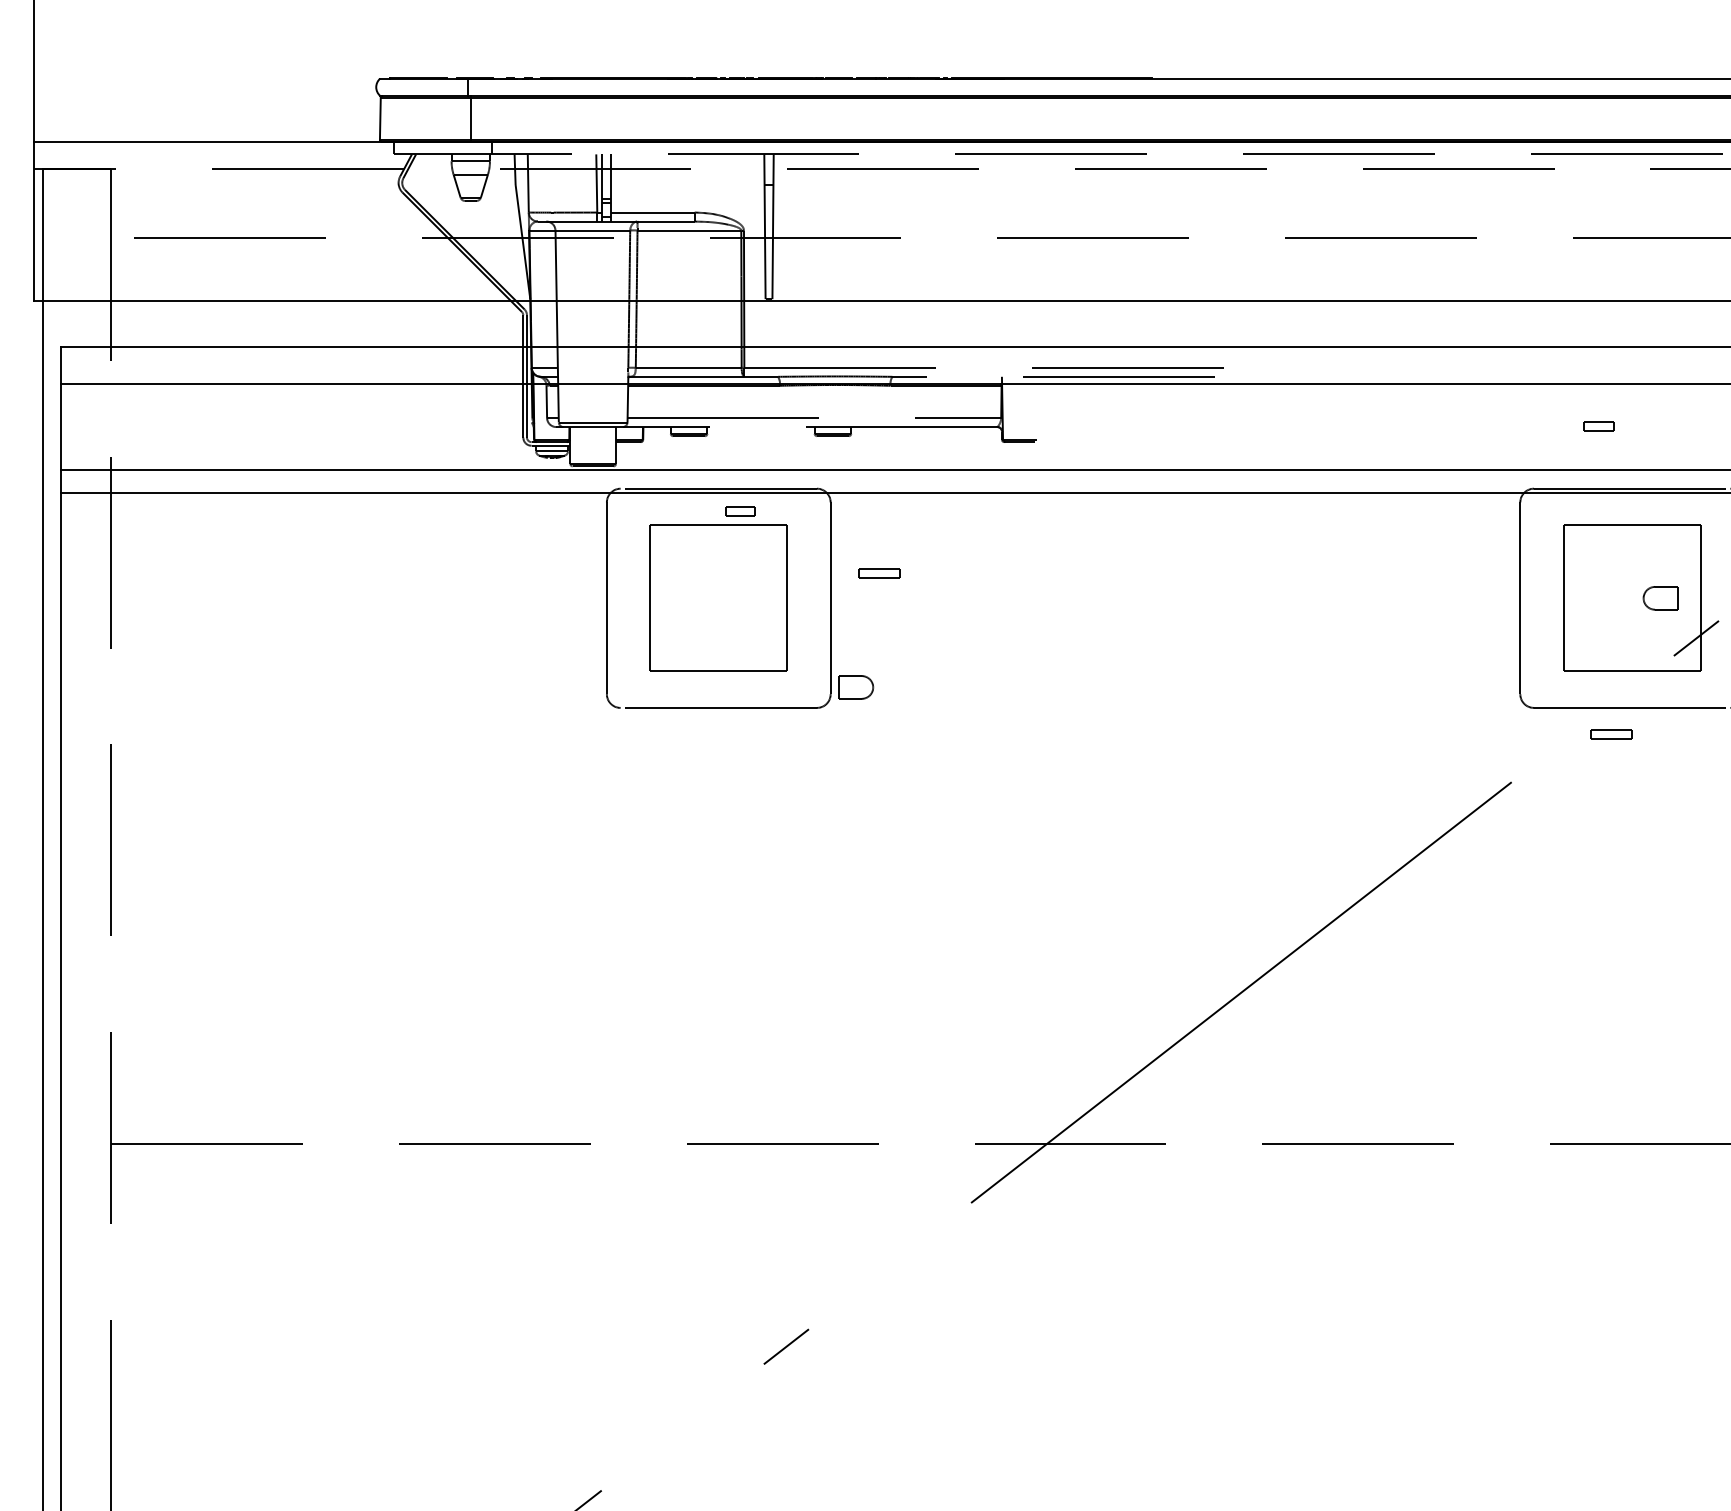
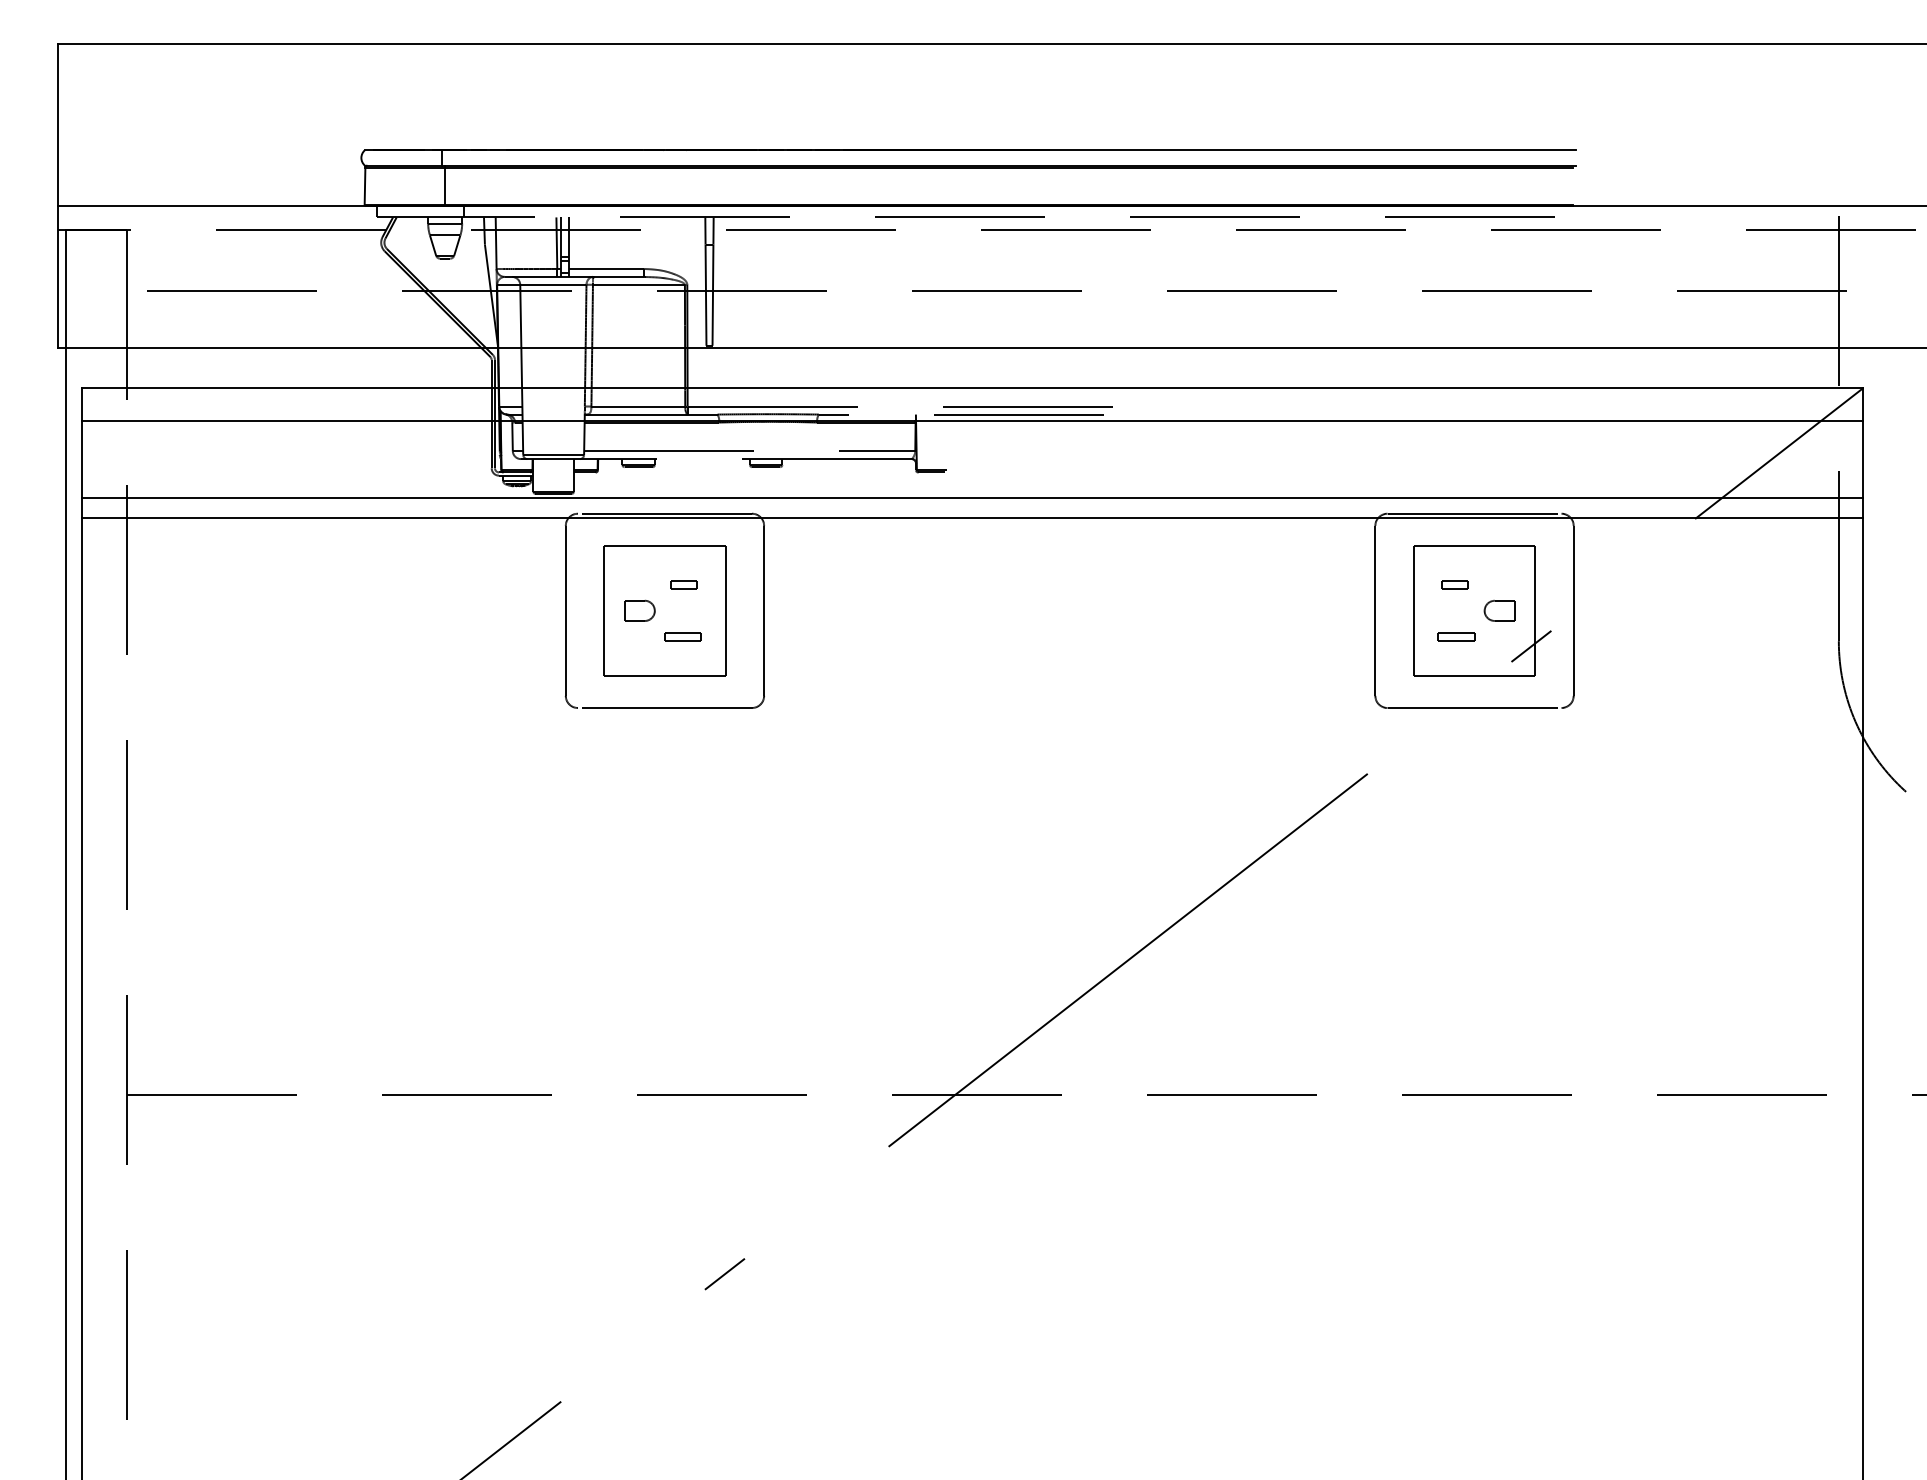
part: (1598, 426) -> (1454, 584), moved
part: (739, 511) -> (683, 584), moved
part: (878, 573) -> (682, 636), moved
part: (855, 687) -> (639, 610), moved
part: (1611, 733) -> (1456, 636), moved

